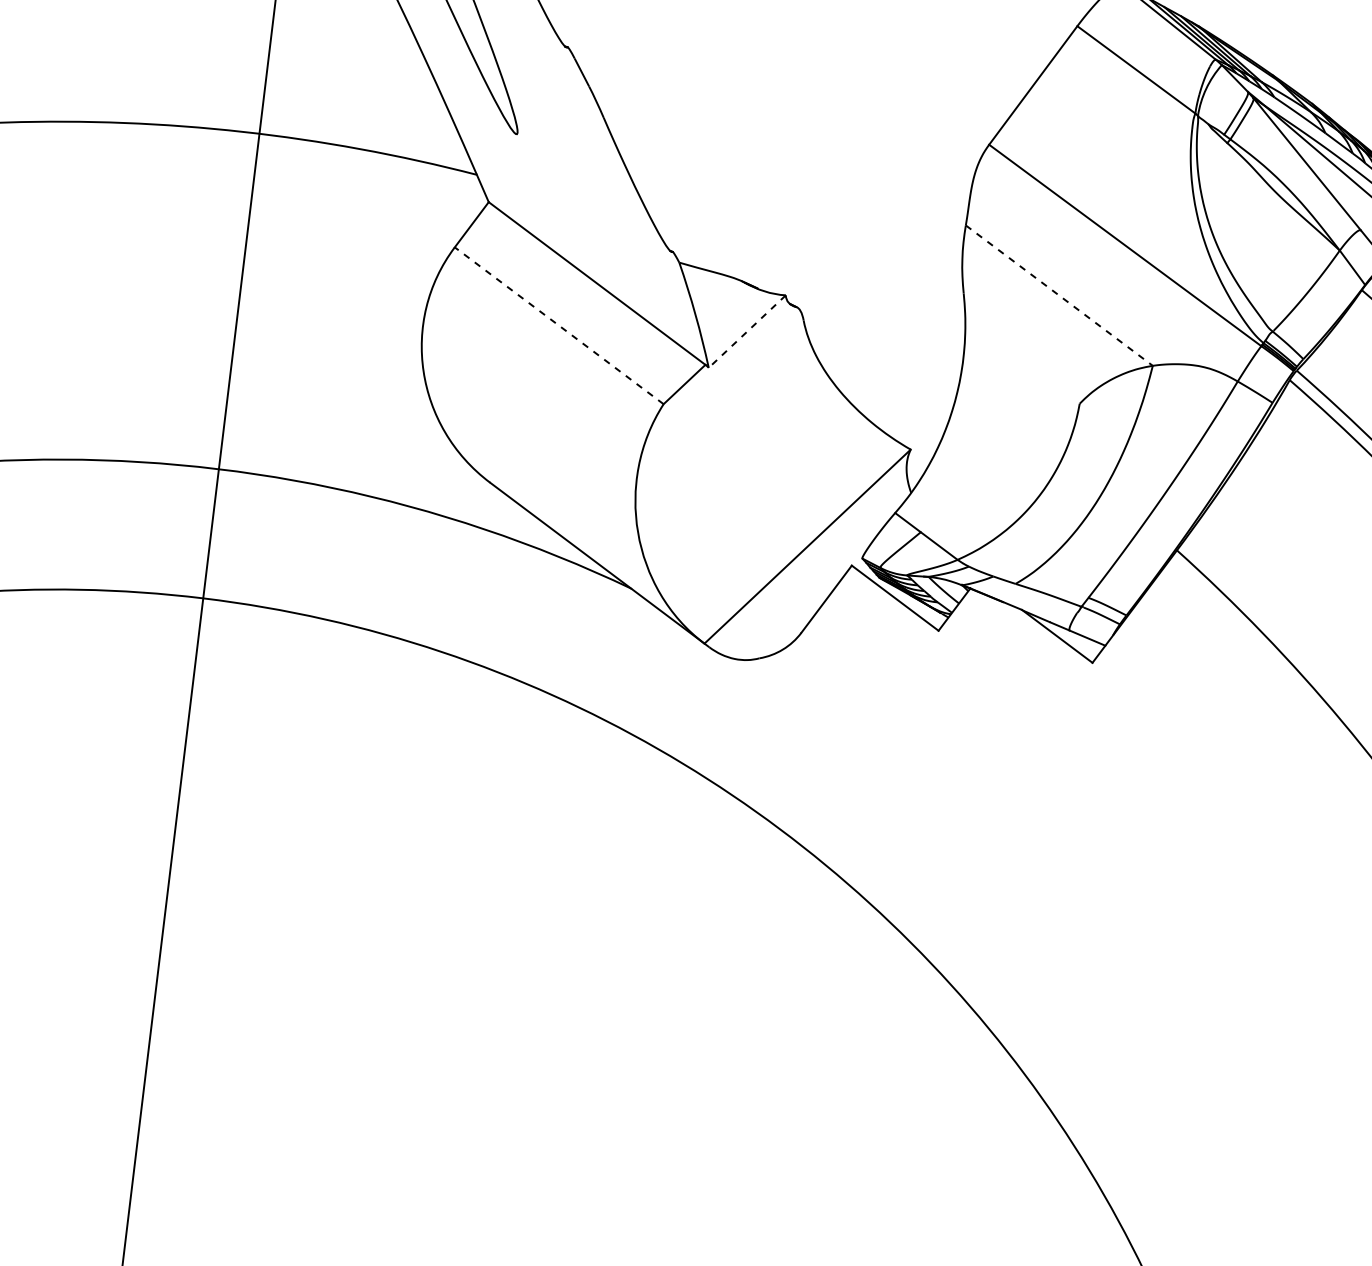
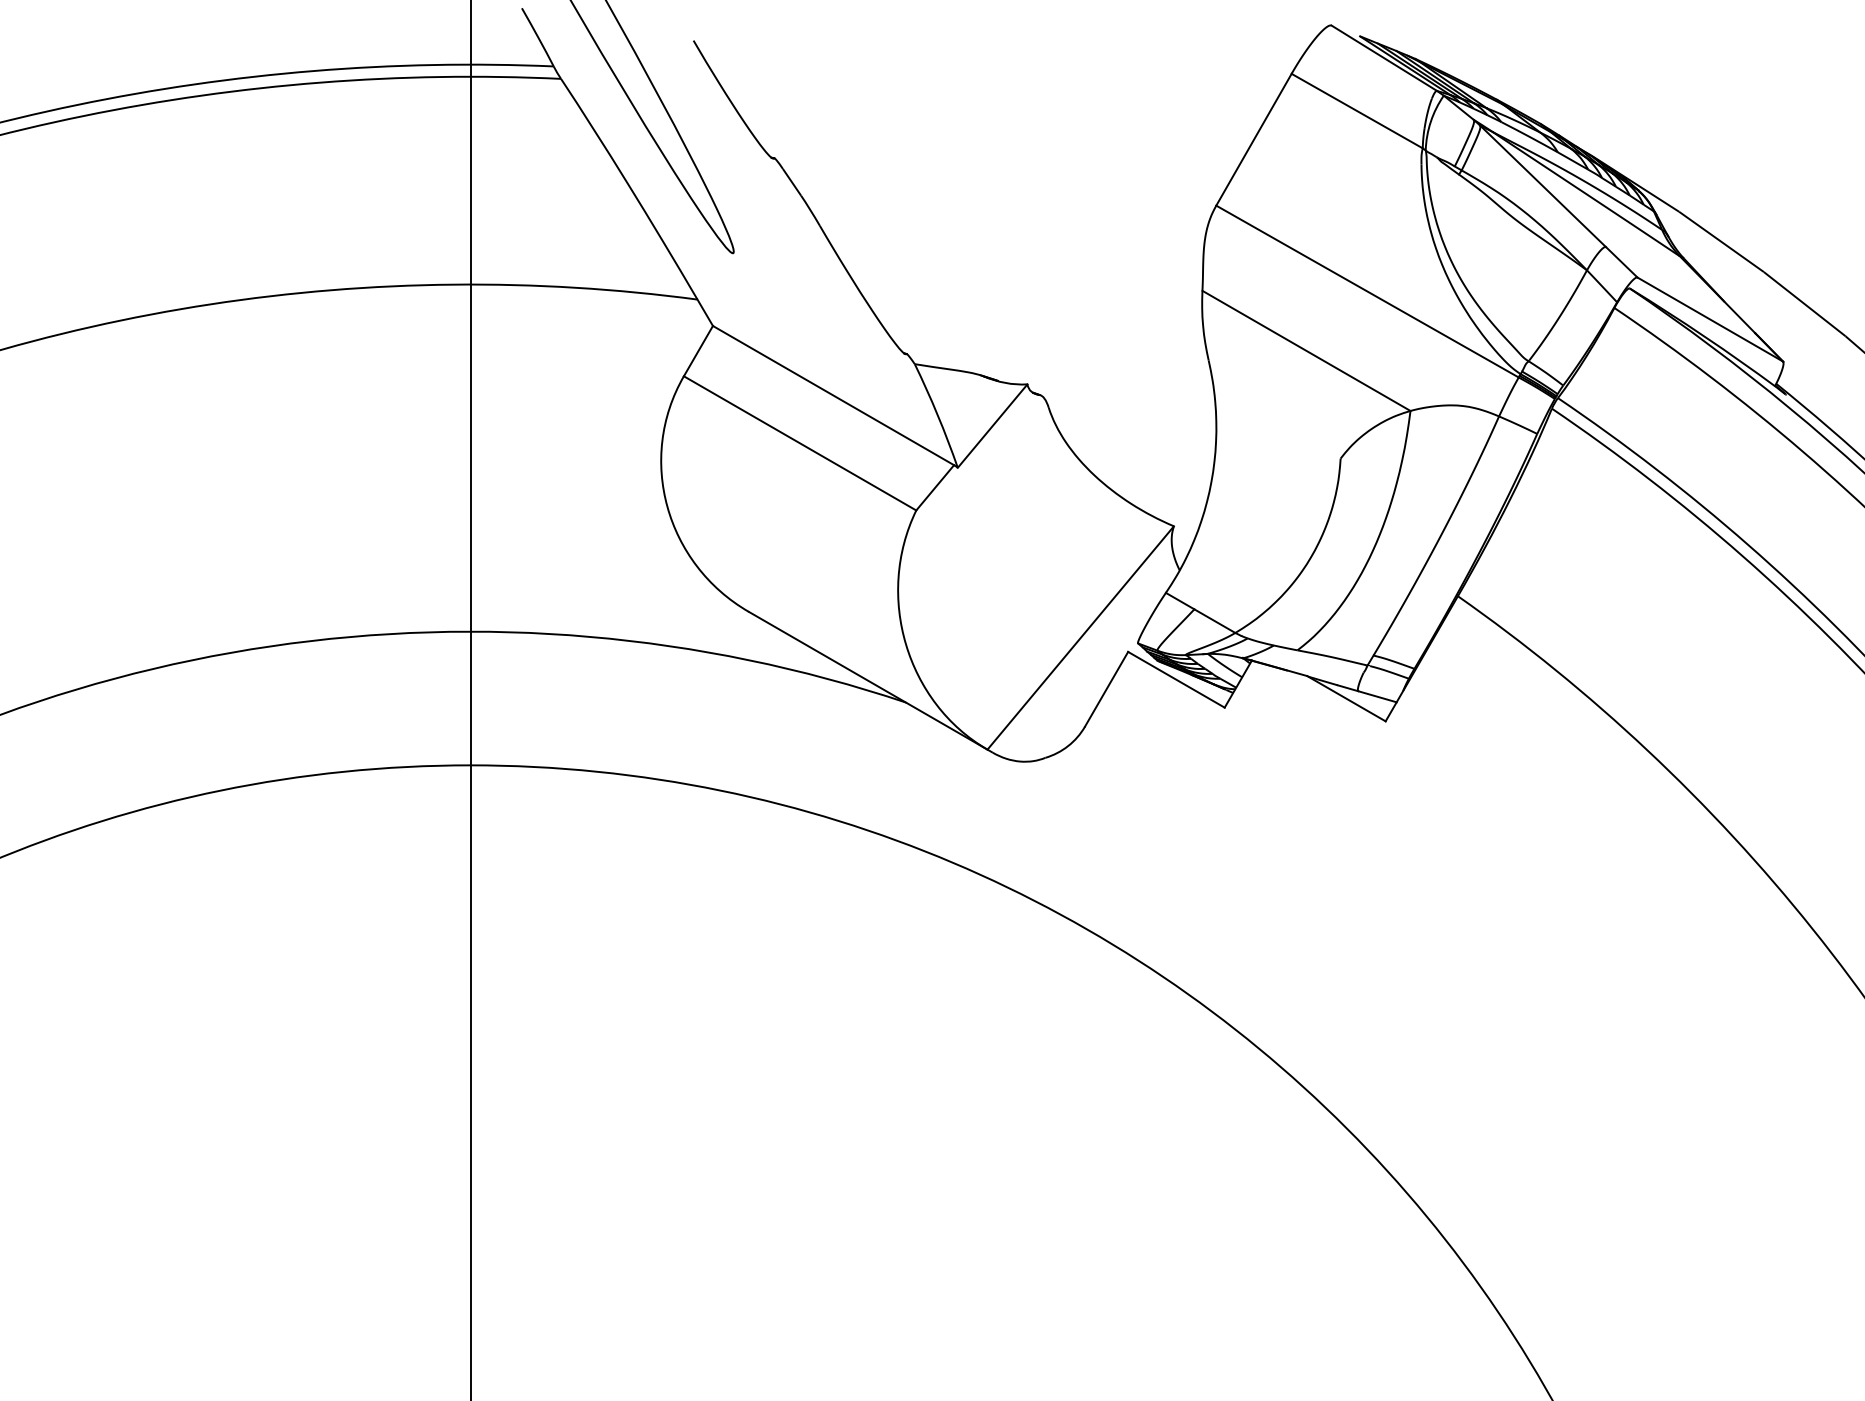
line: (1059, 296) -> (1306, 351), dashed -> solid
line: (558, 325) -> (799, 443), dashed -> solid
line: (747, 331) -> (992, 426), dashed -> solid

